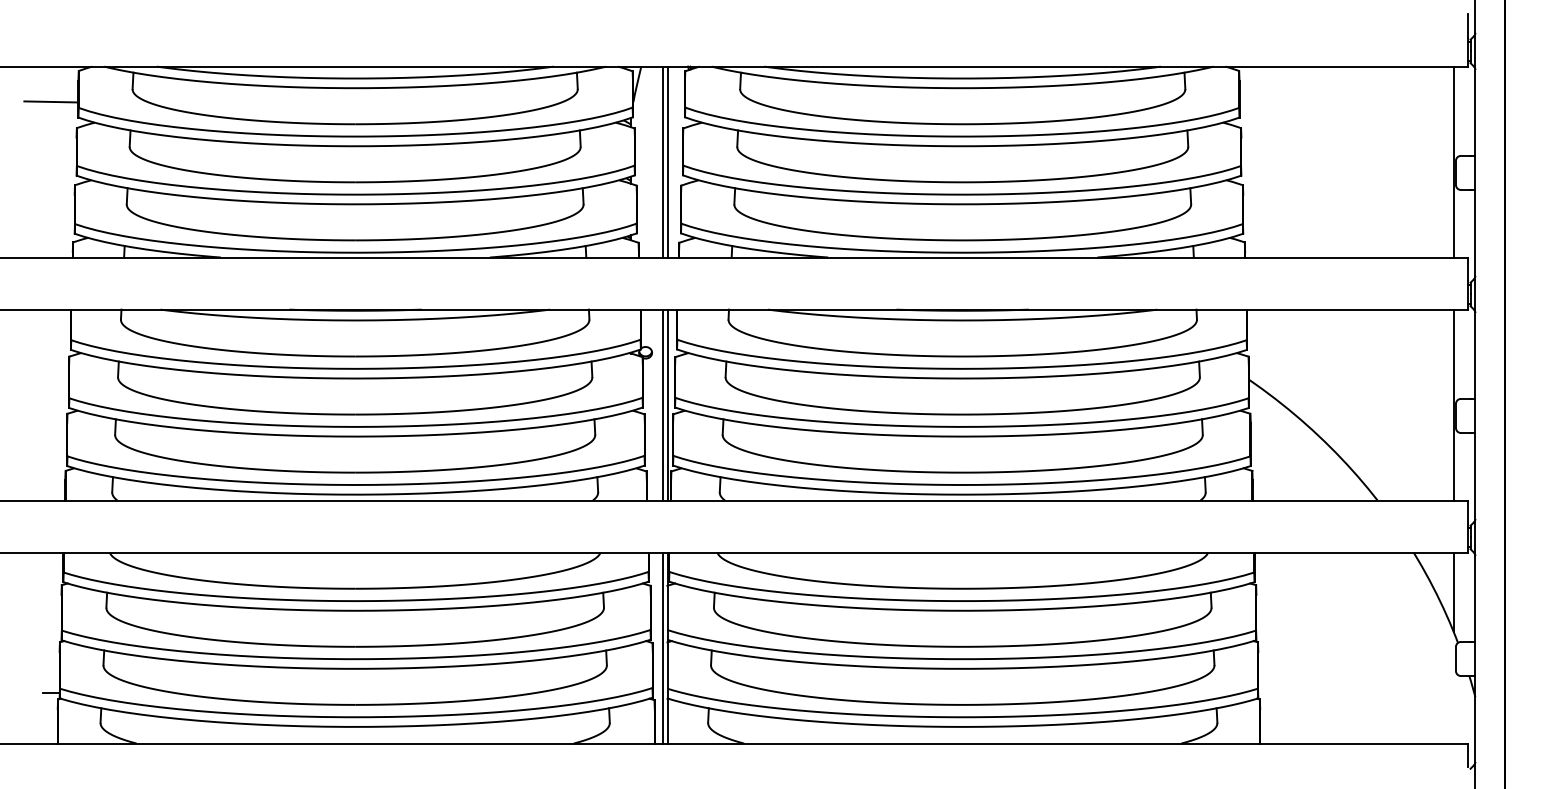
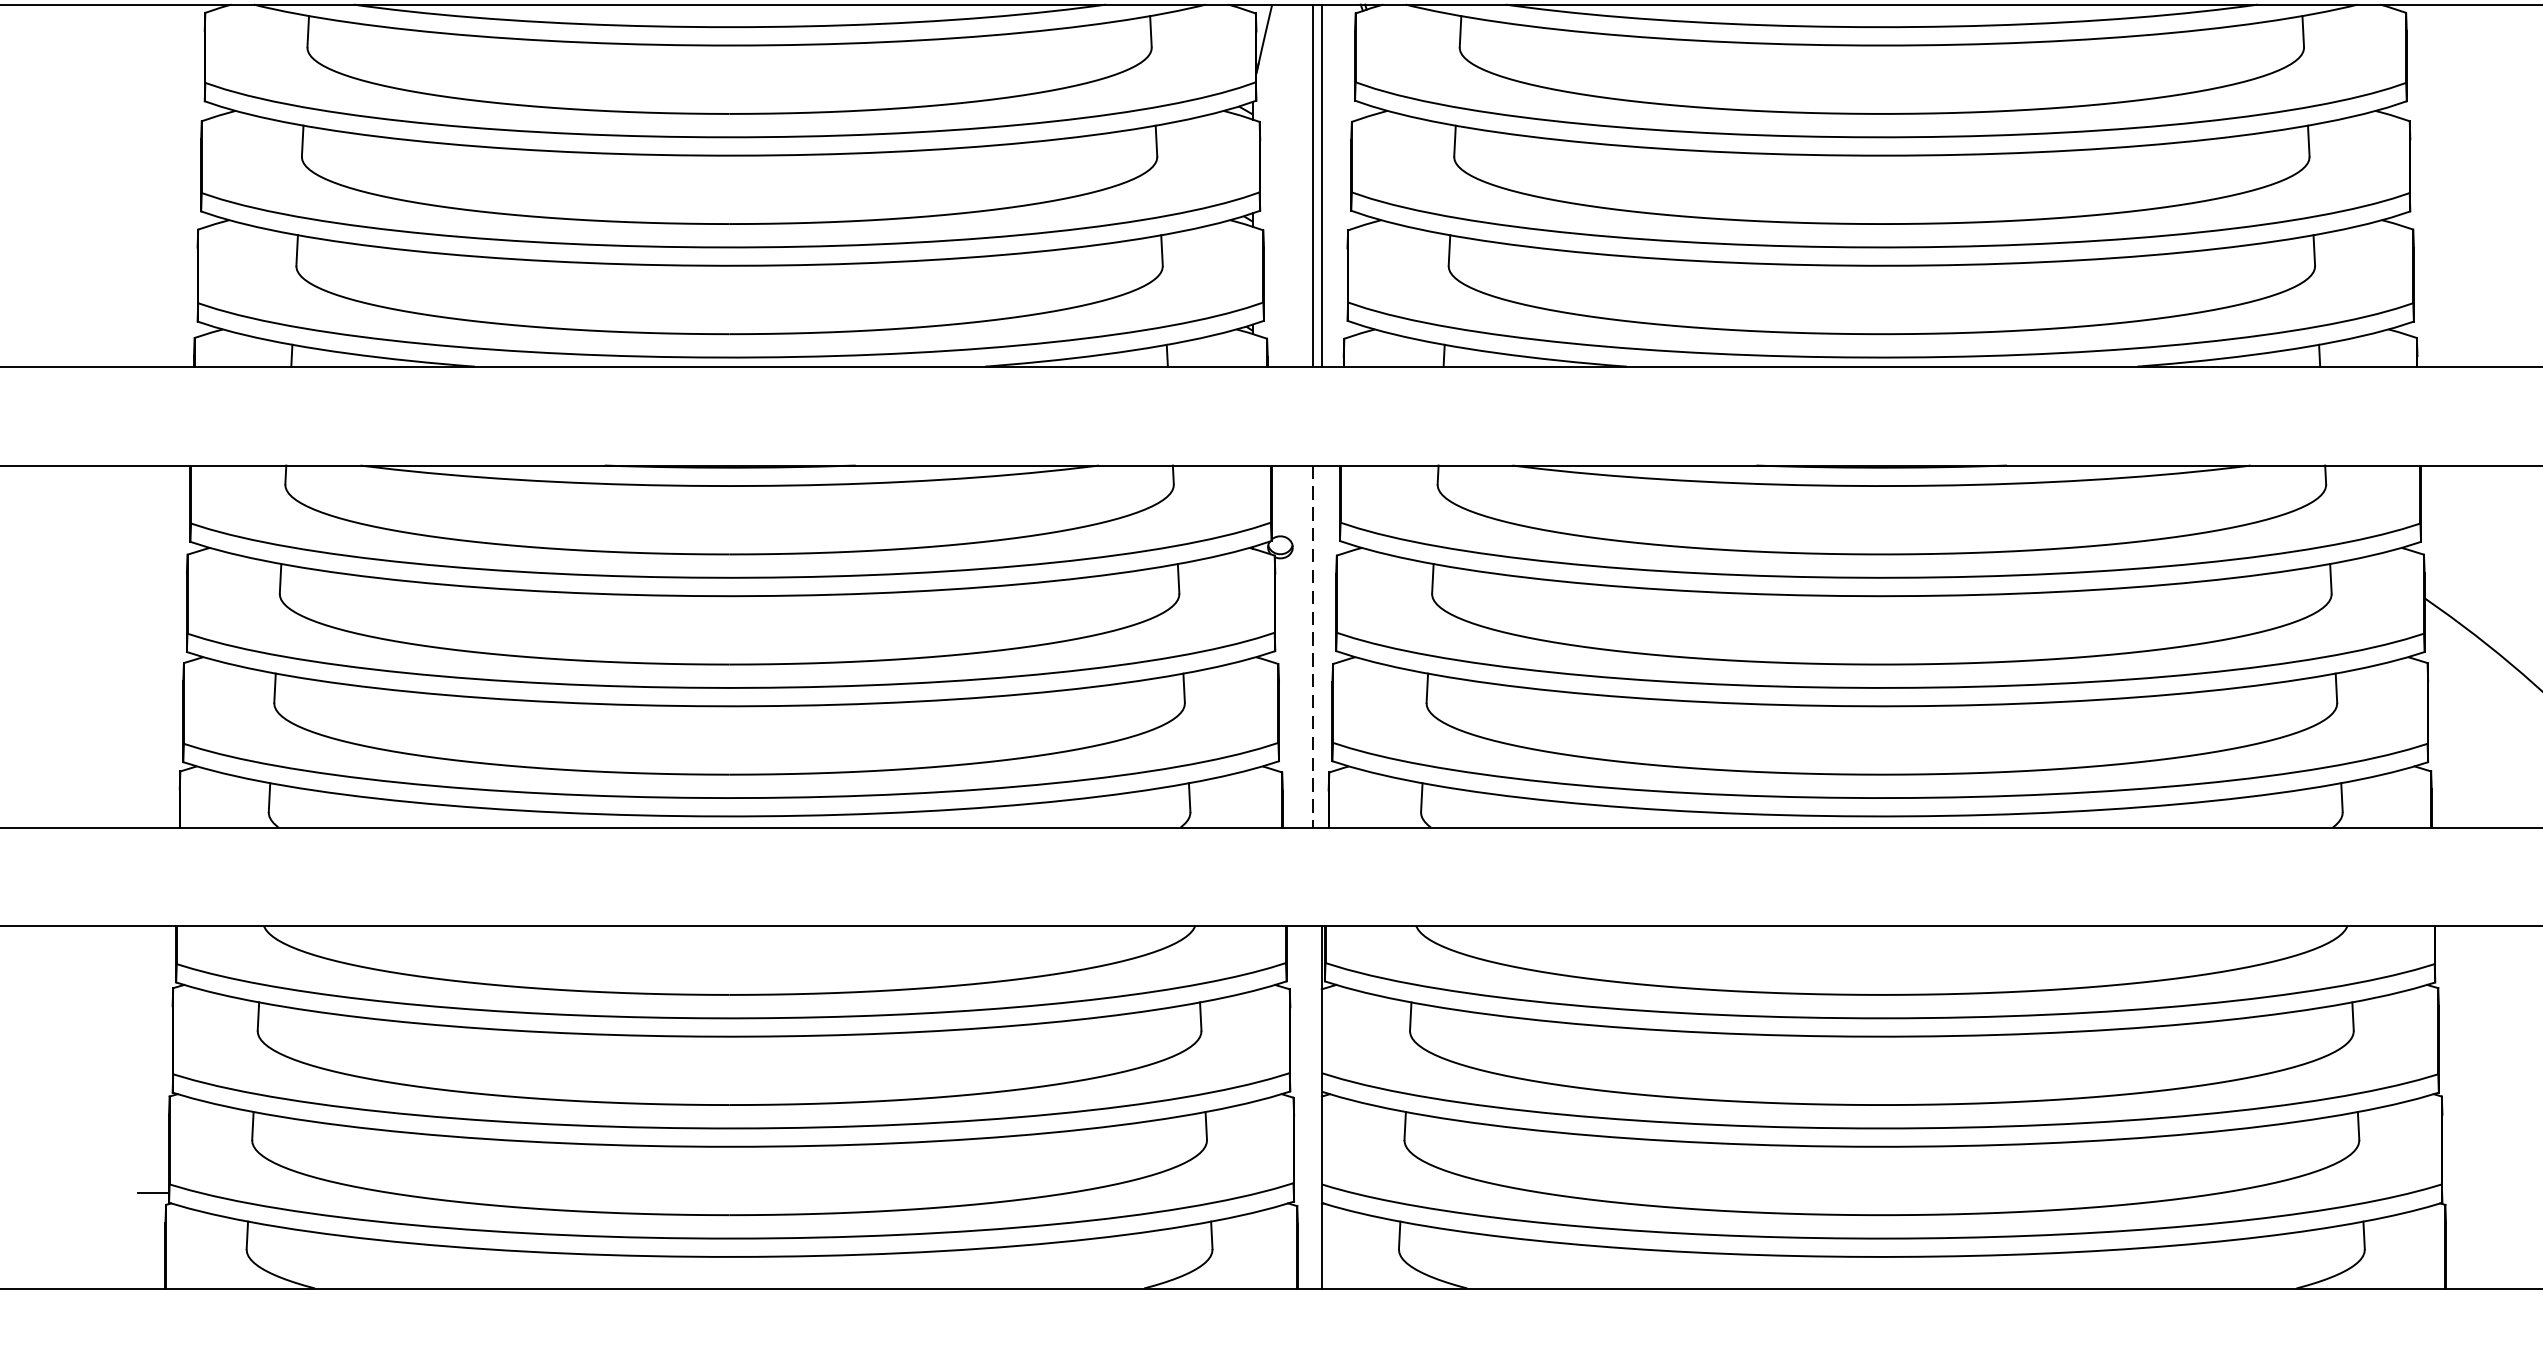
line: (51, 101) -> (153, 70), removed
line: (667, 404) -> (1321, 645), removed
line: (662, 405) -> (1312, 647), solid -> dashed
line: (662, 647) -> (1312, 1106), removed

